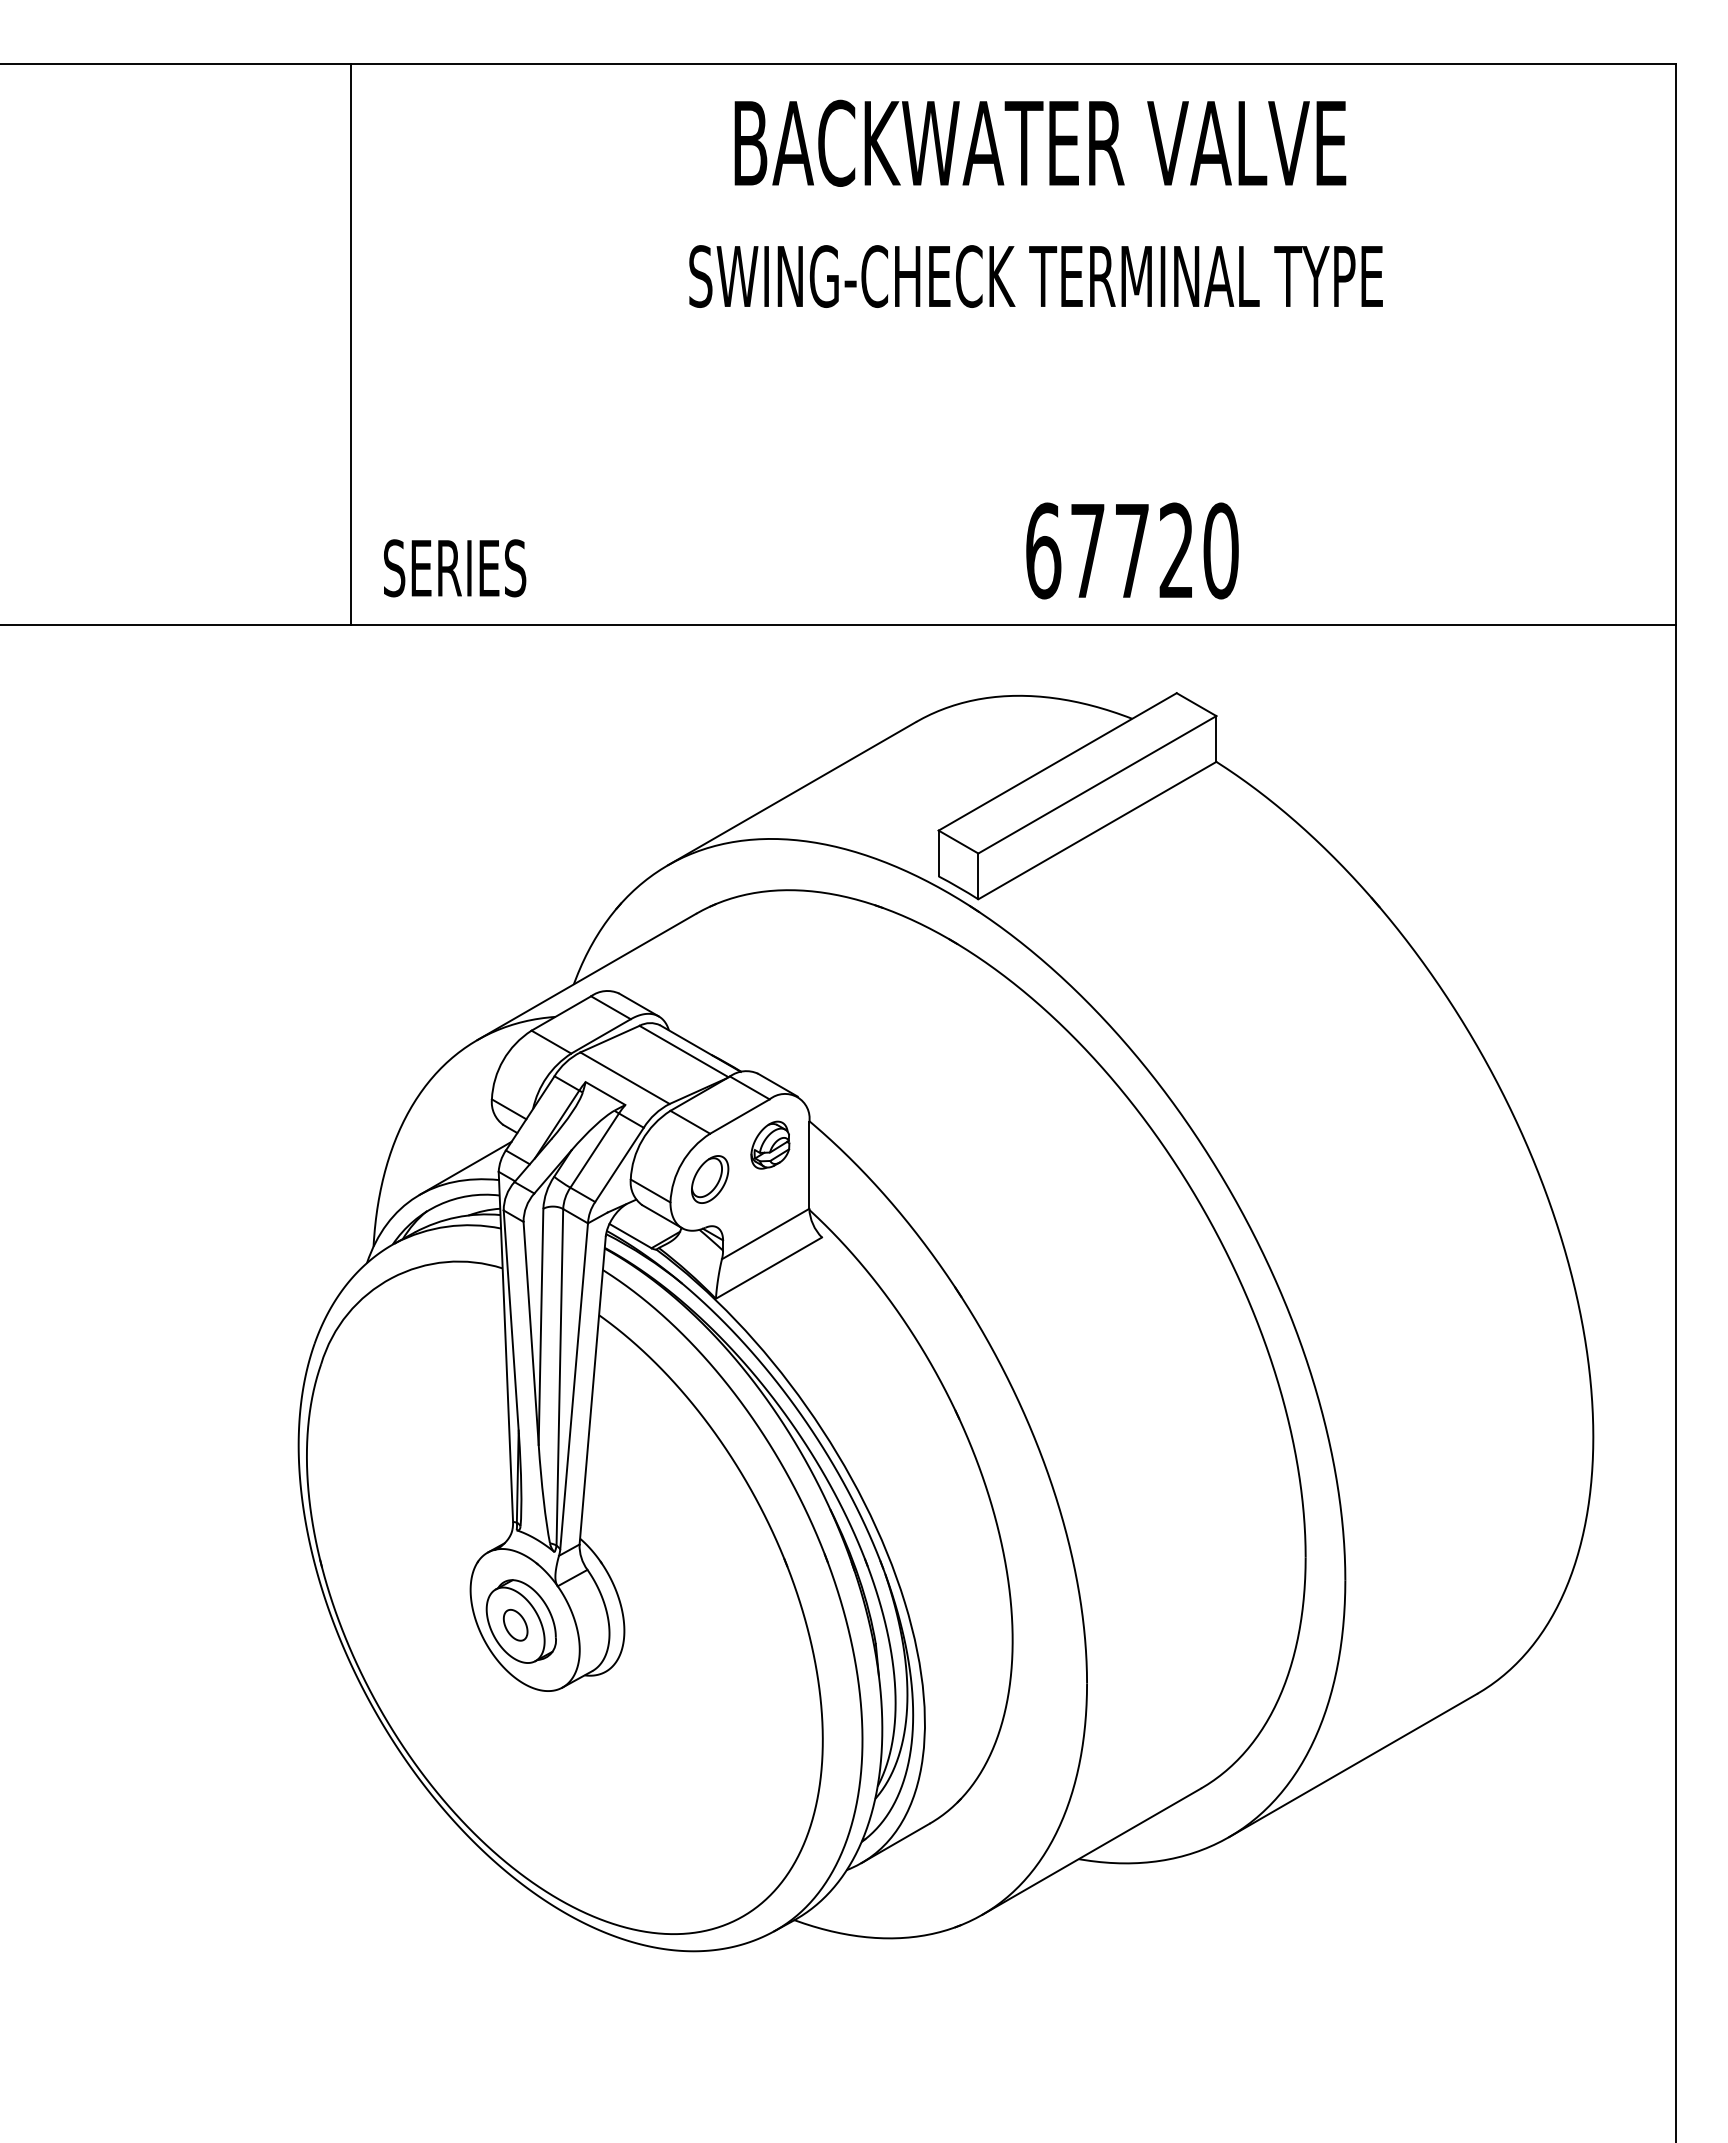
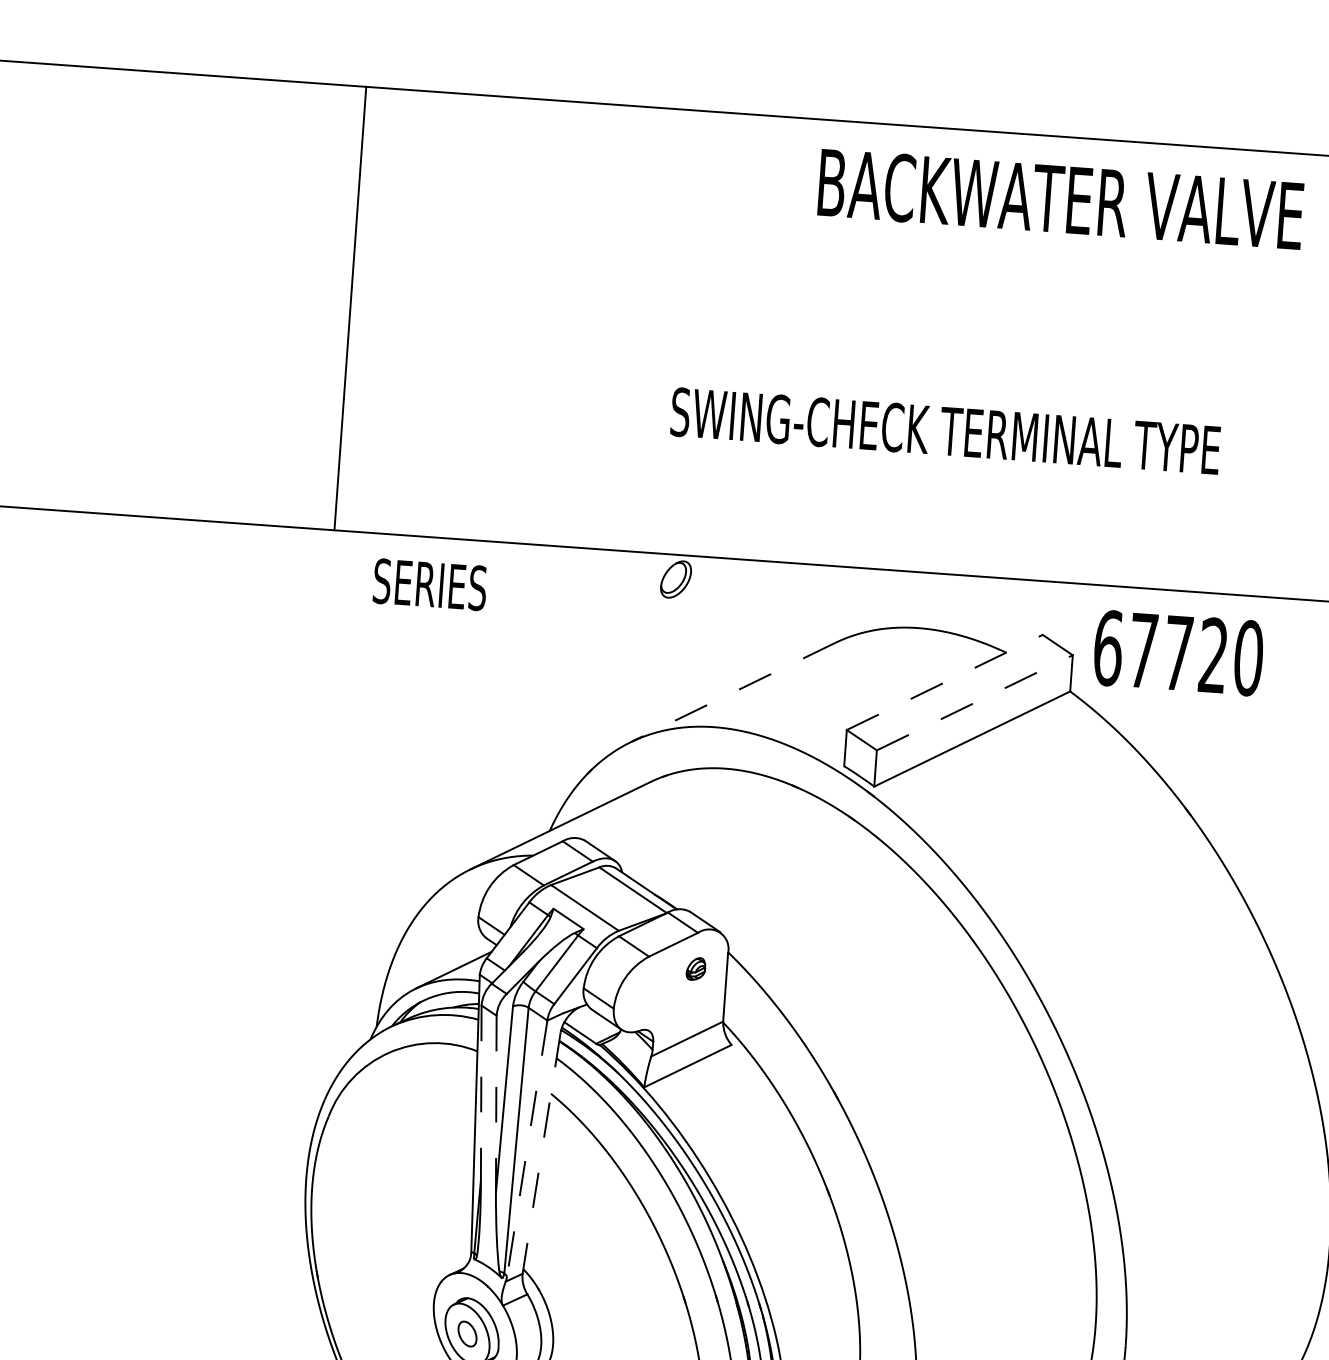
text: (1040, 142) -> (1061, 198), moved
text: (1035, 276) -> (945, 431), moved
line: (350, 344) -> (350, 308), moved
text: (1132, 550) -> (1178, 652), moved
text: (455, 568) -> (430, 584), moved
line: (1058, 761) -> (945, 682), solid -> dashed
line: (1097, 784) -> (974, 702), solid -> dashed
line: (791, 793) -> (732, 692), solid -> dashed
part: (770, 1144) -> (696, 968), size x0.6
part: (710, 1179) -> (676, 579), moved
line: (511, 1321) -> (481, 1093), solid -> dashed
line: (531, 1333) -> (496, 1104), solid -> dashed
line: (574, 1386) -> (527, 1148), solid -> dashed
line: (592, 1391) -> (541, 1153), solid -> dashed

